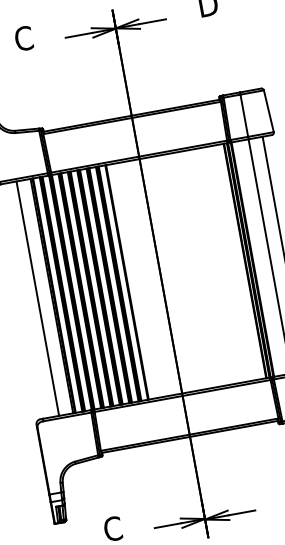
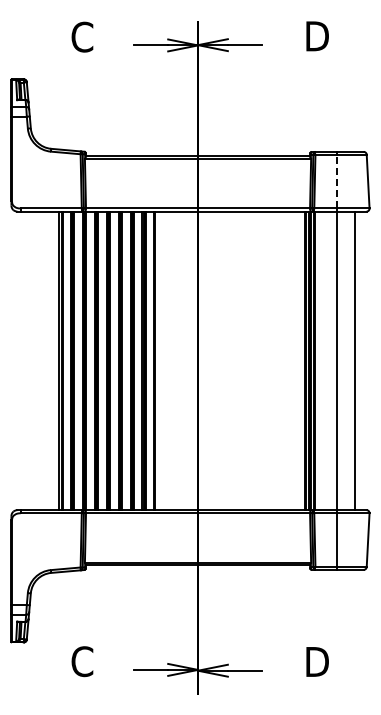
line: (244, 115) -> (336, 181), solid -> dashed
line: (37, 298) -> (41, 360), removed

